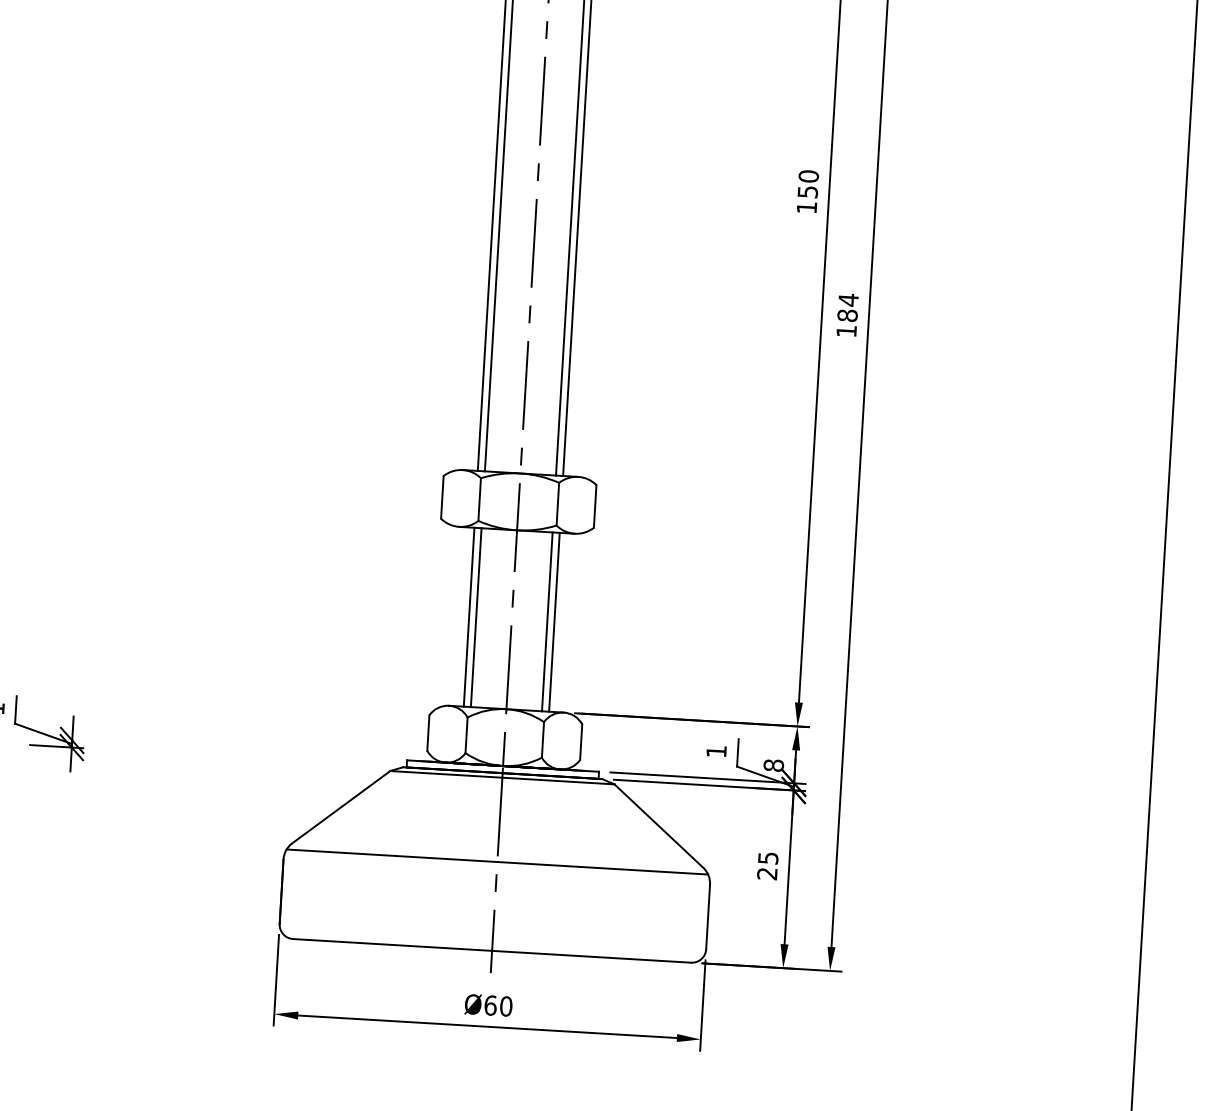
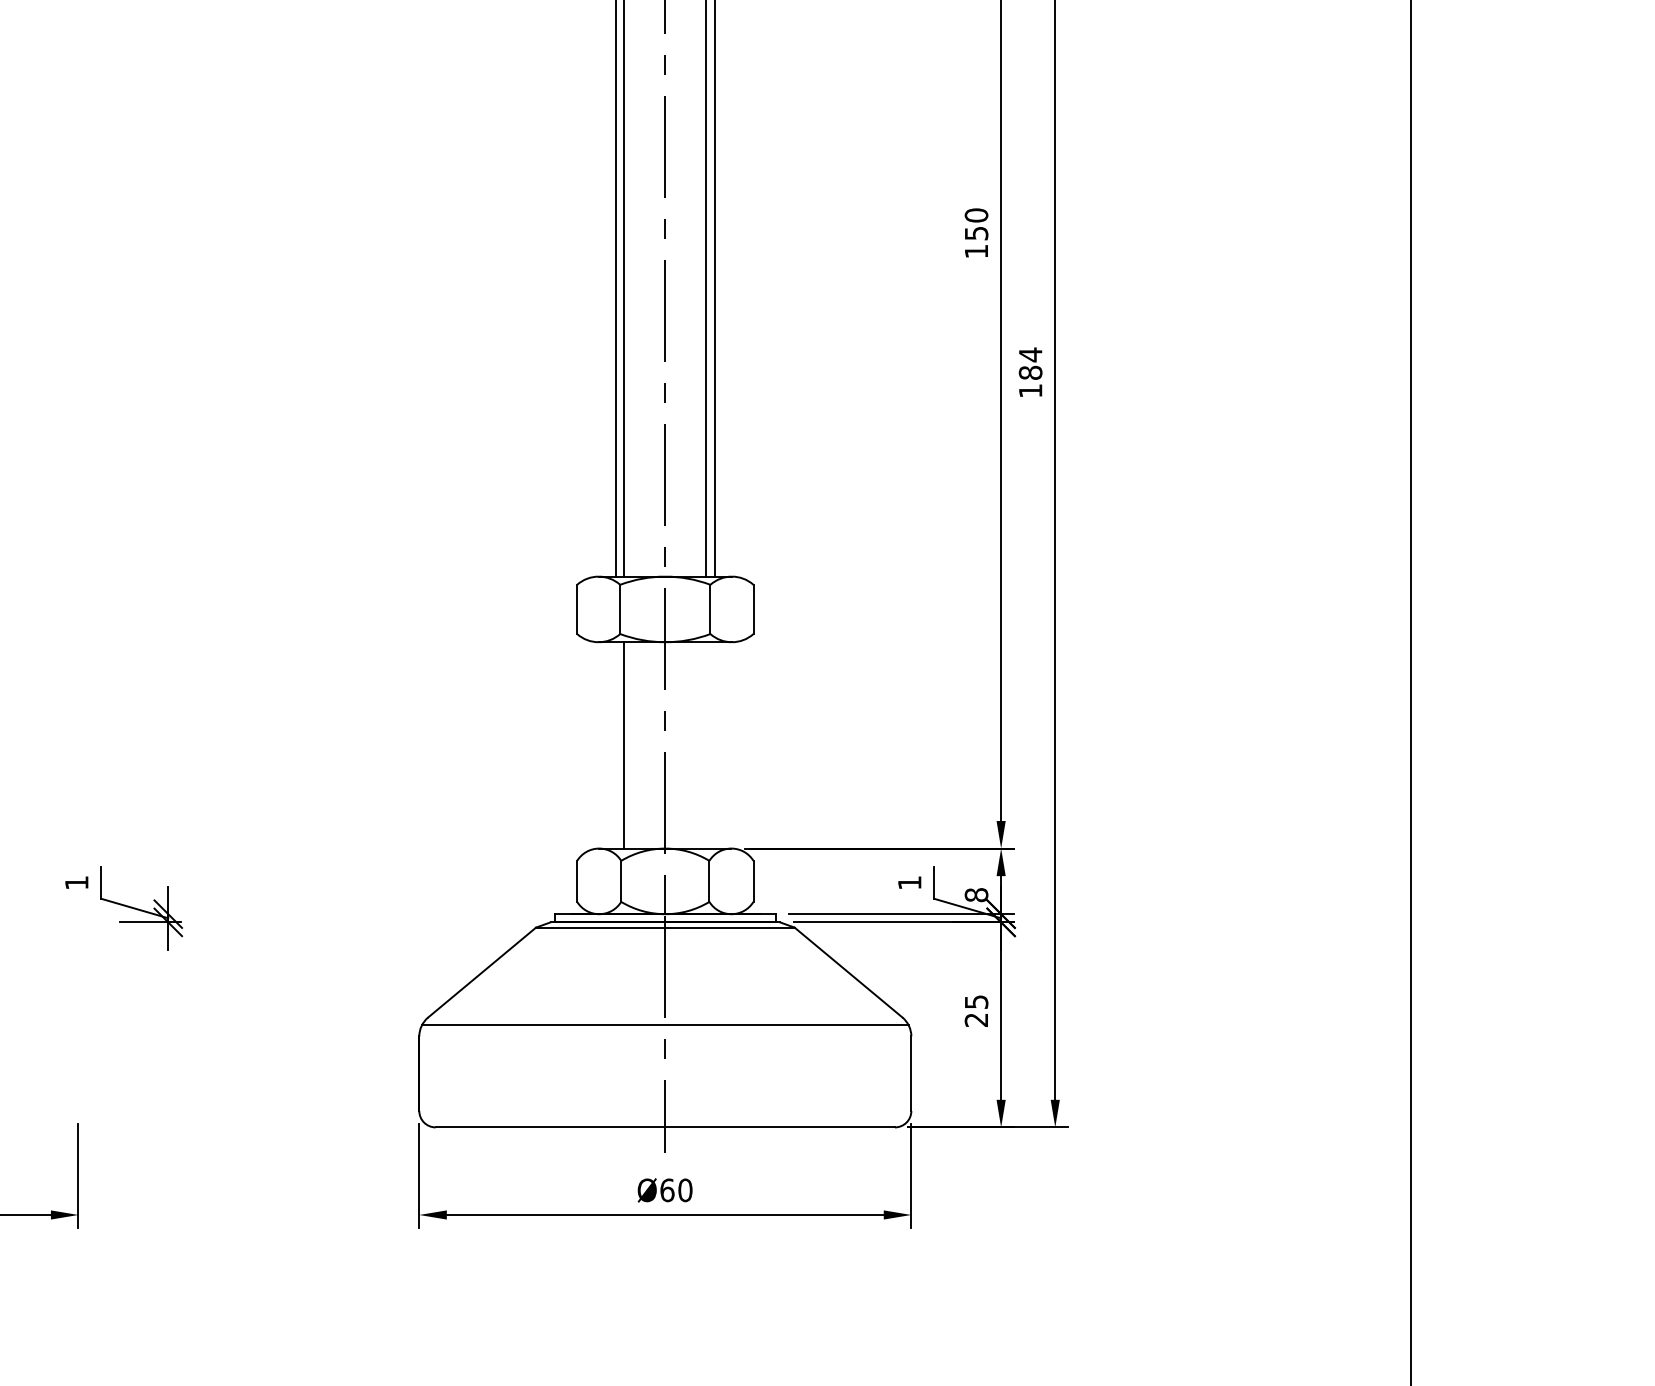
line: (469, 617) -> (616, 745), removed
line: (547, 621) -> (706, 745), removed
line: (554, 622) -> (714, 745), removed

